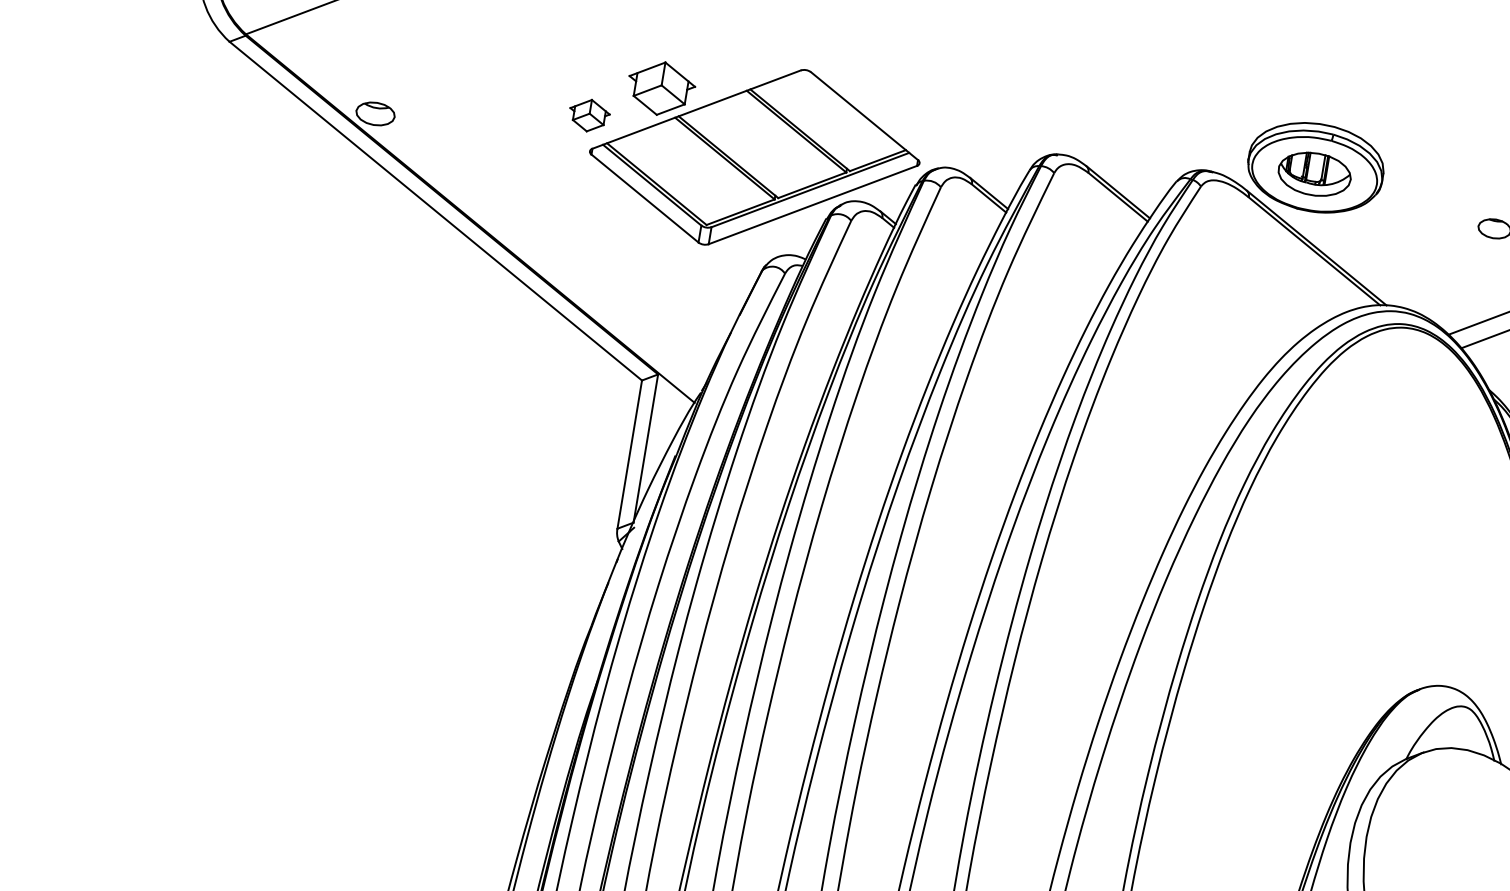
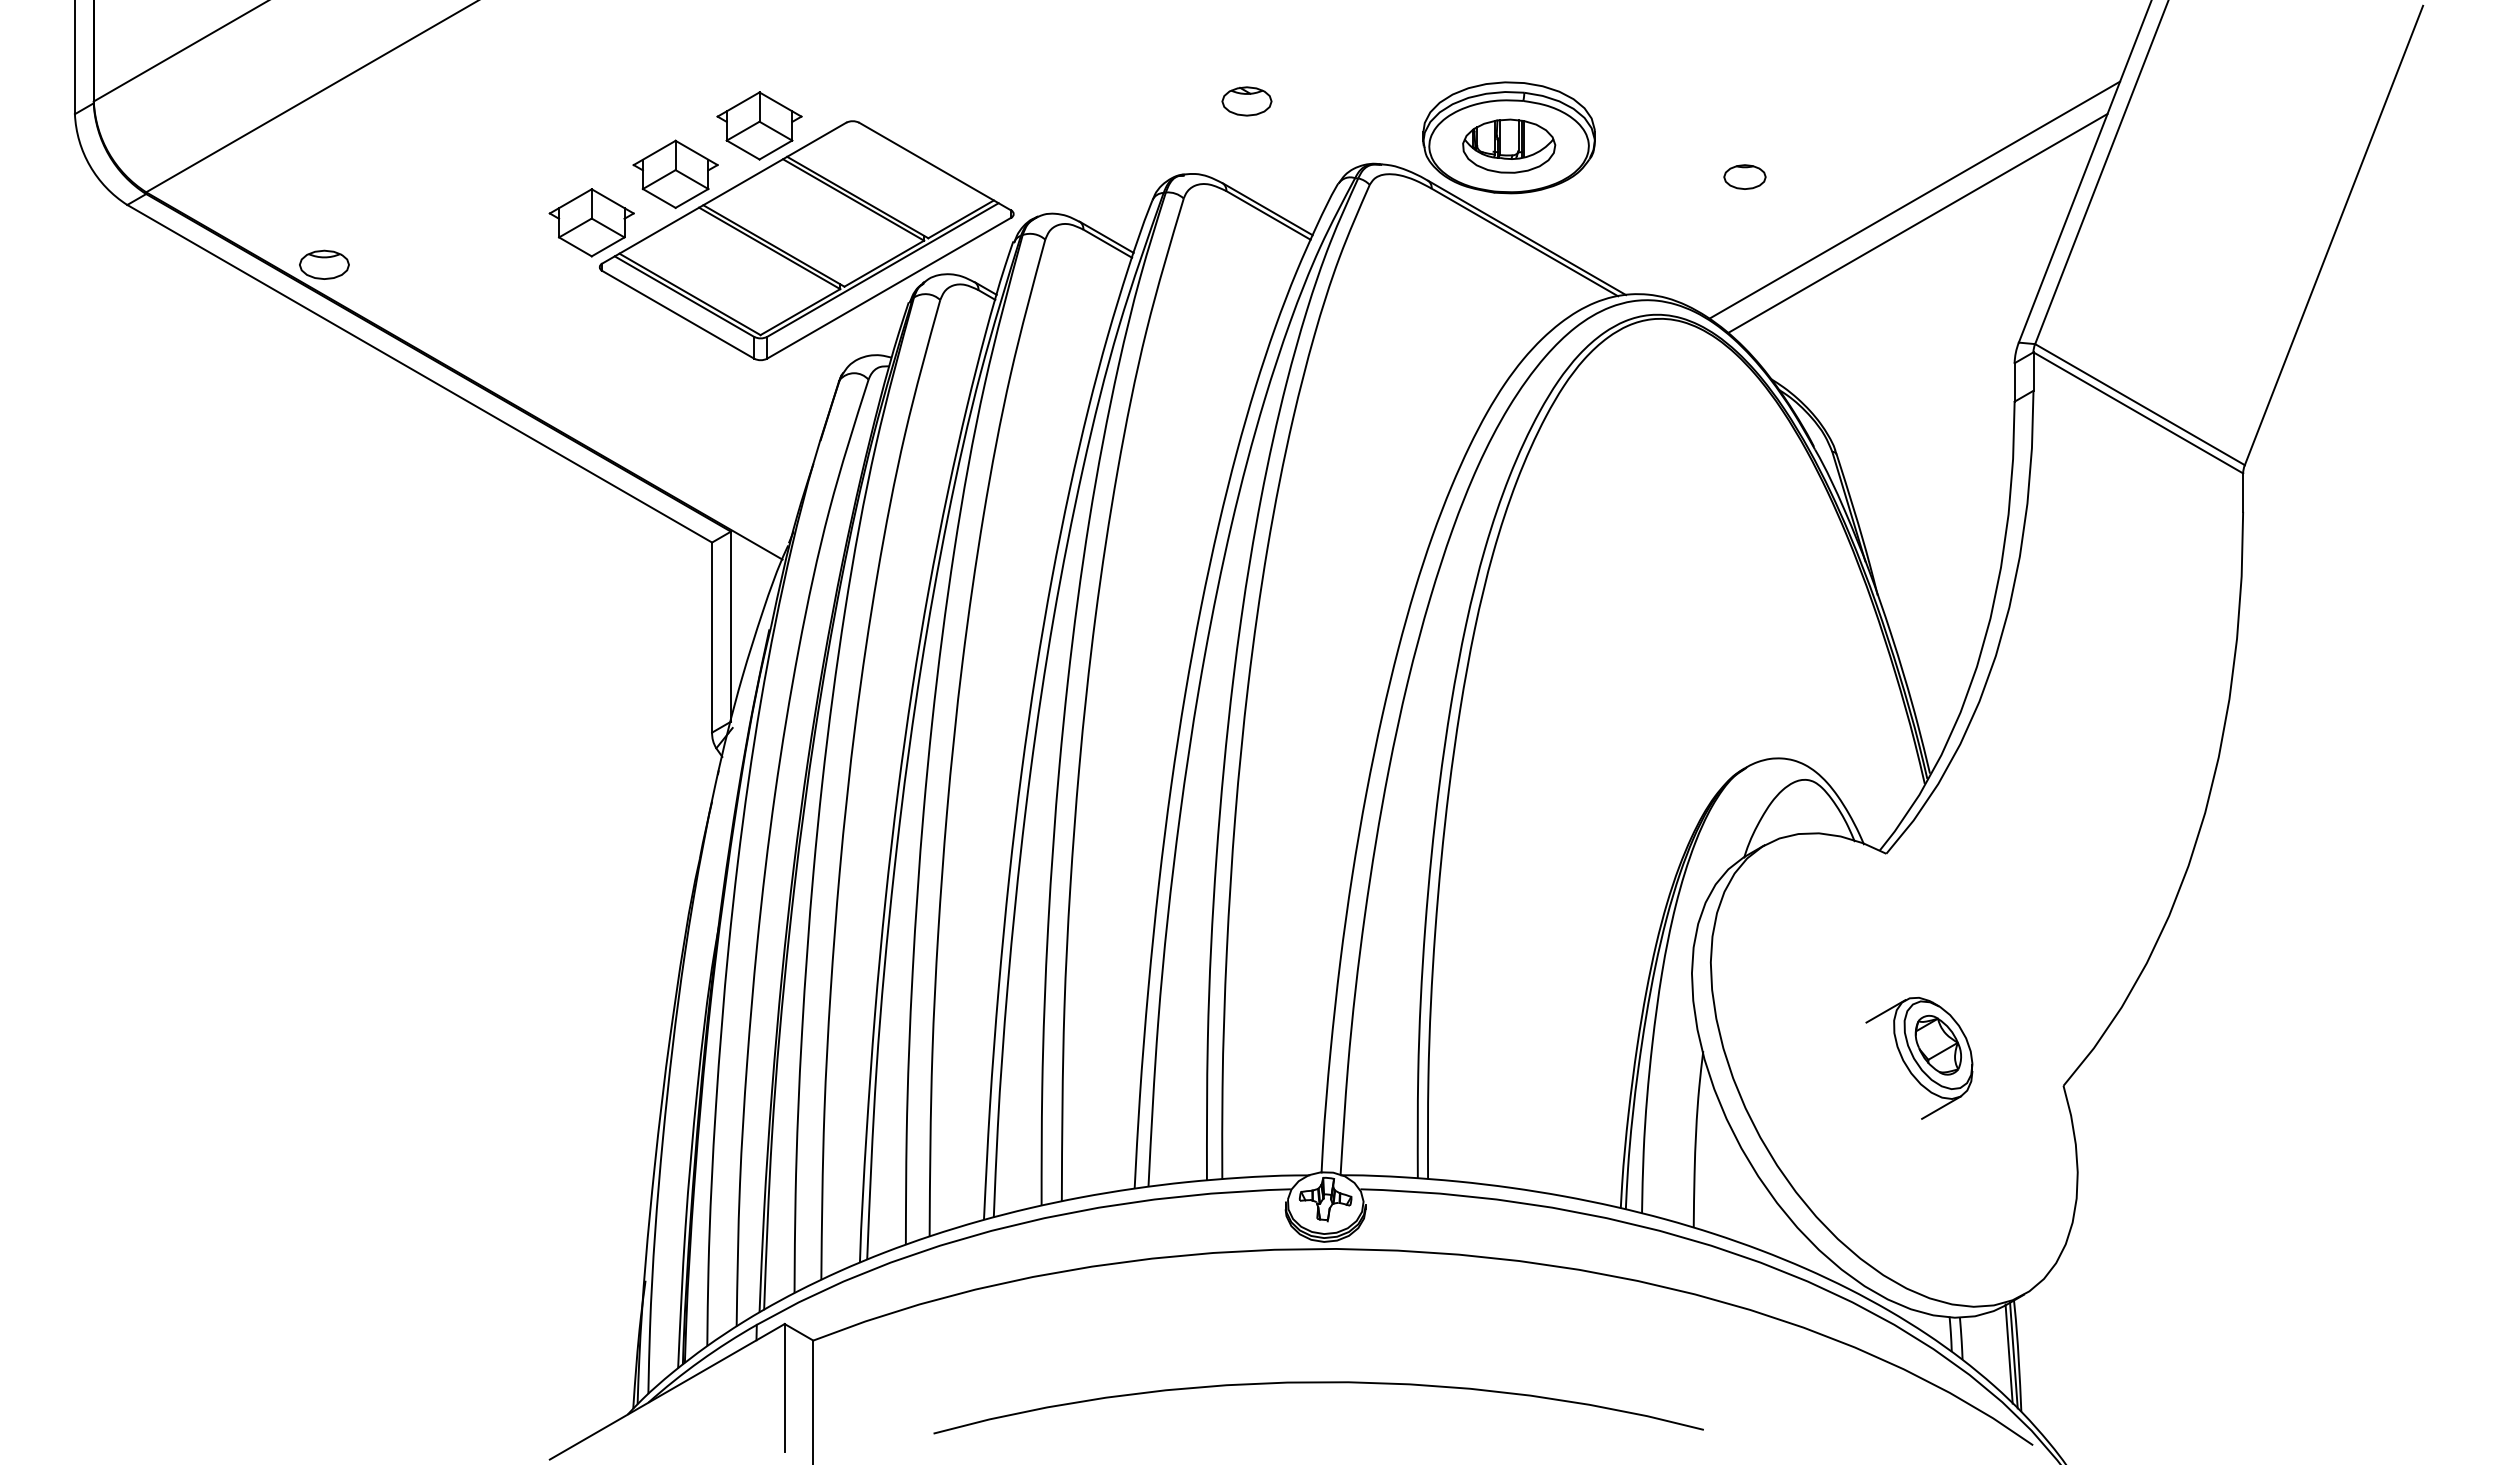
part: (732, 61) -> (759, 125), added
part: (1115, 105) -> (1246, 101), added
part: (589, 115) -> (591, 222), size x1.67

